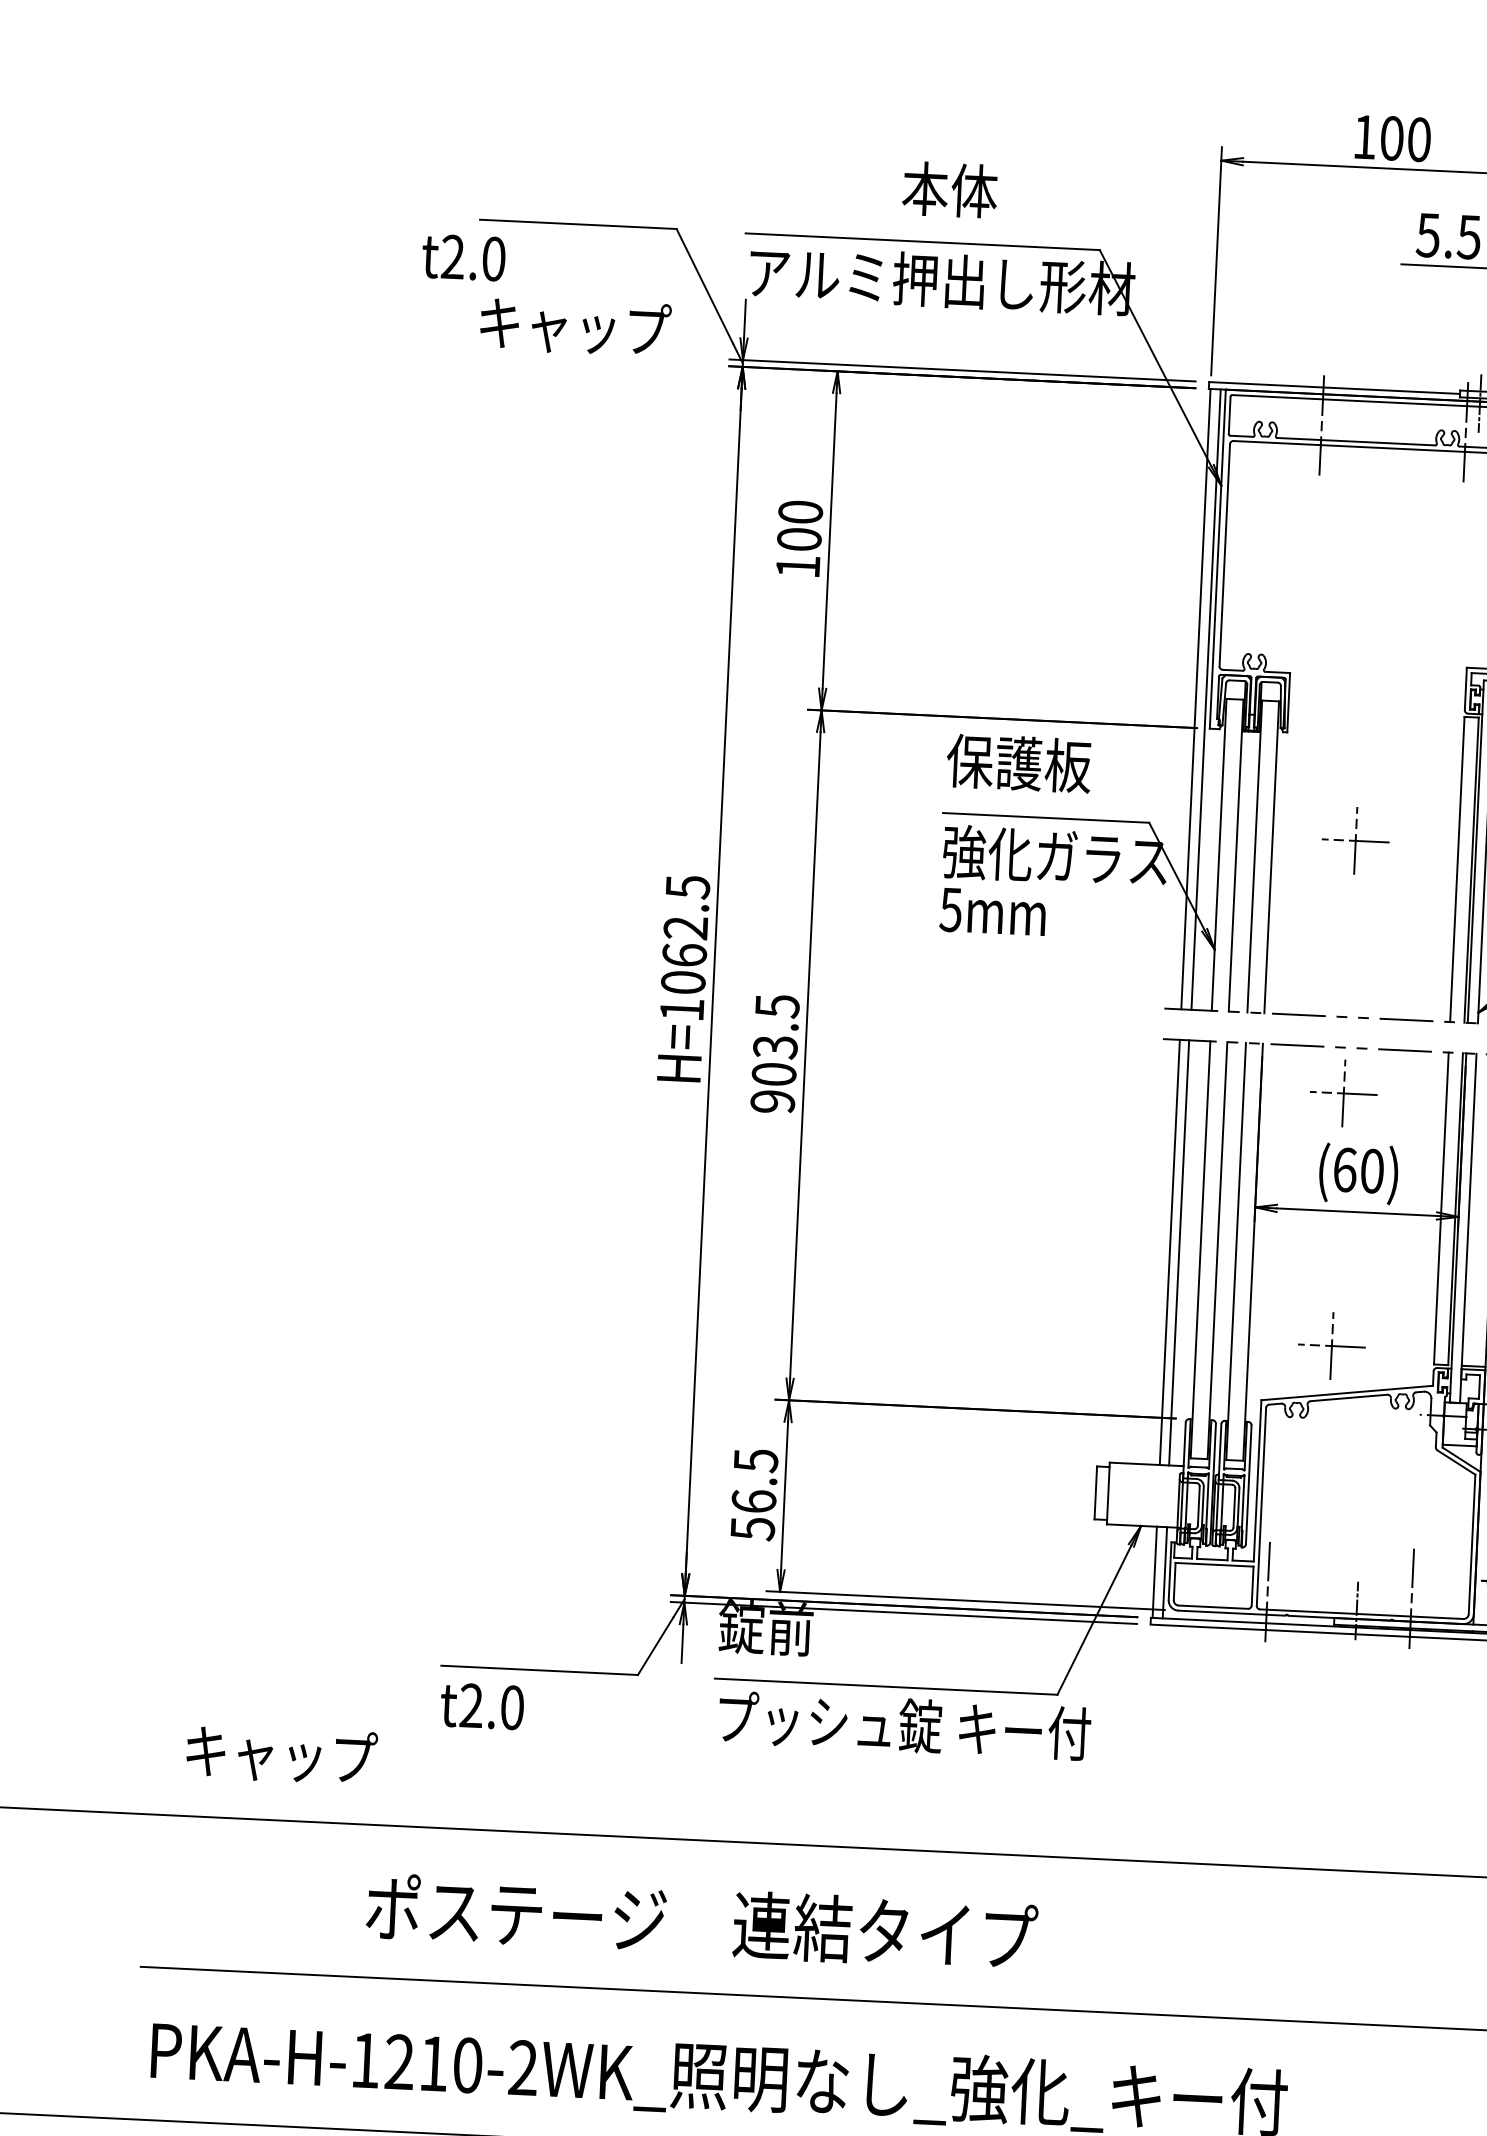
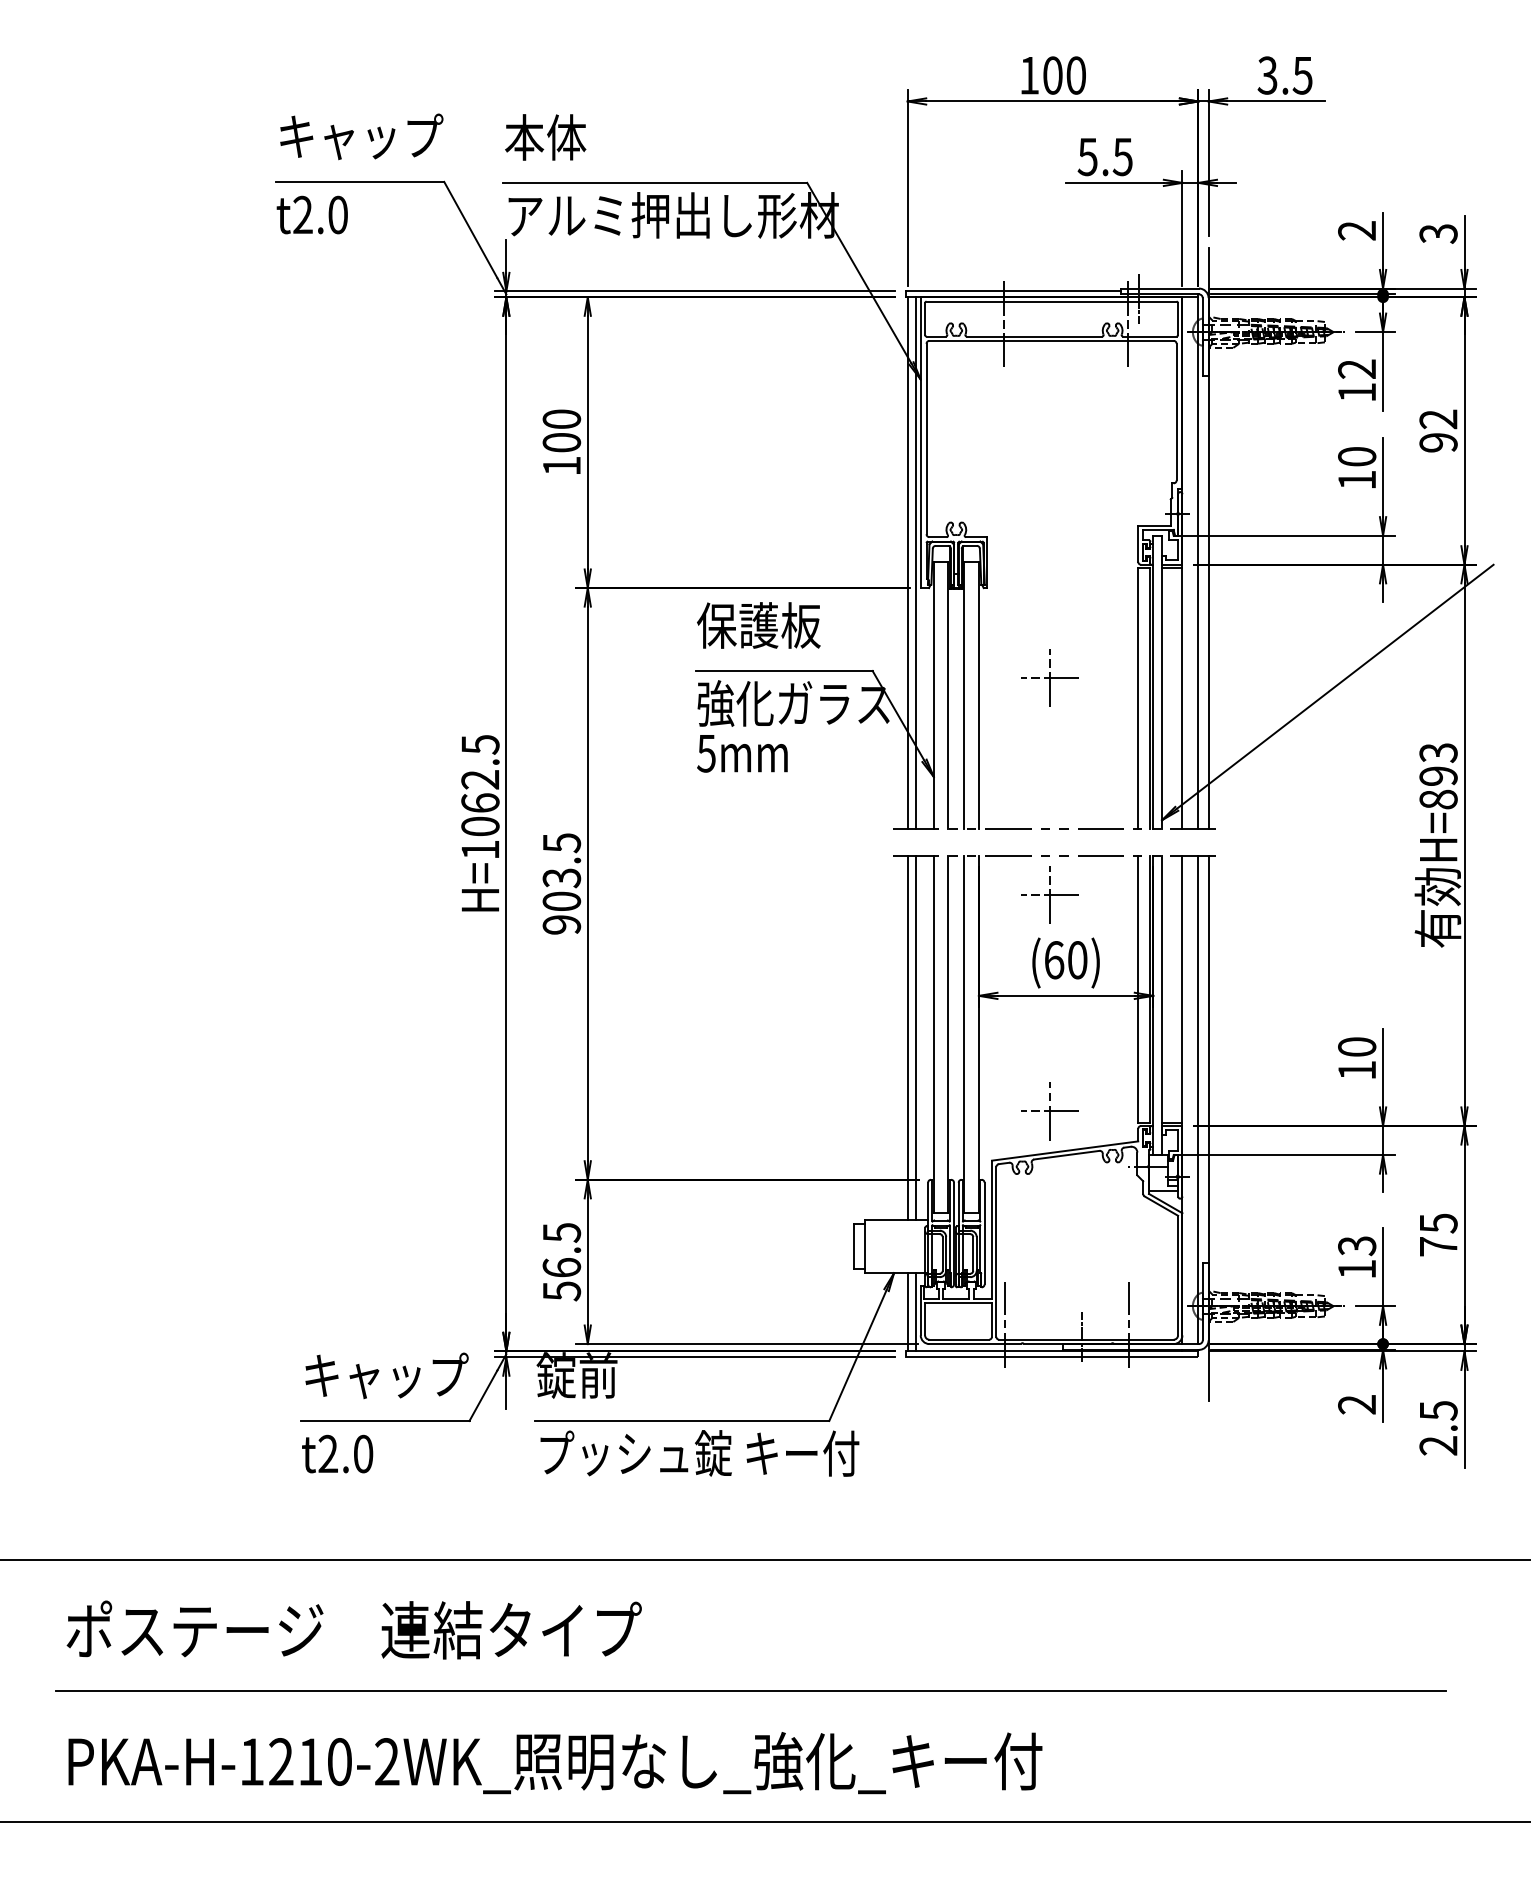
text: (949, 189) -> (545, 137), moved
text: (462, 256) -> (311, 214), moved
text: (575, 326) -> (361, 136), moved
text: (281, 1754) -> (386, 1375), moved
text: (701, 1921) -> (353, 1629), moved

